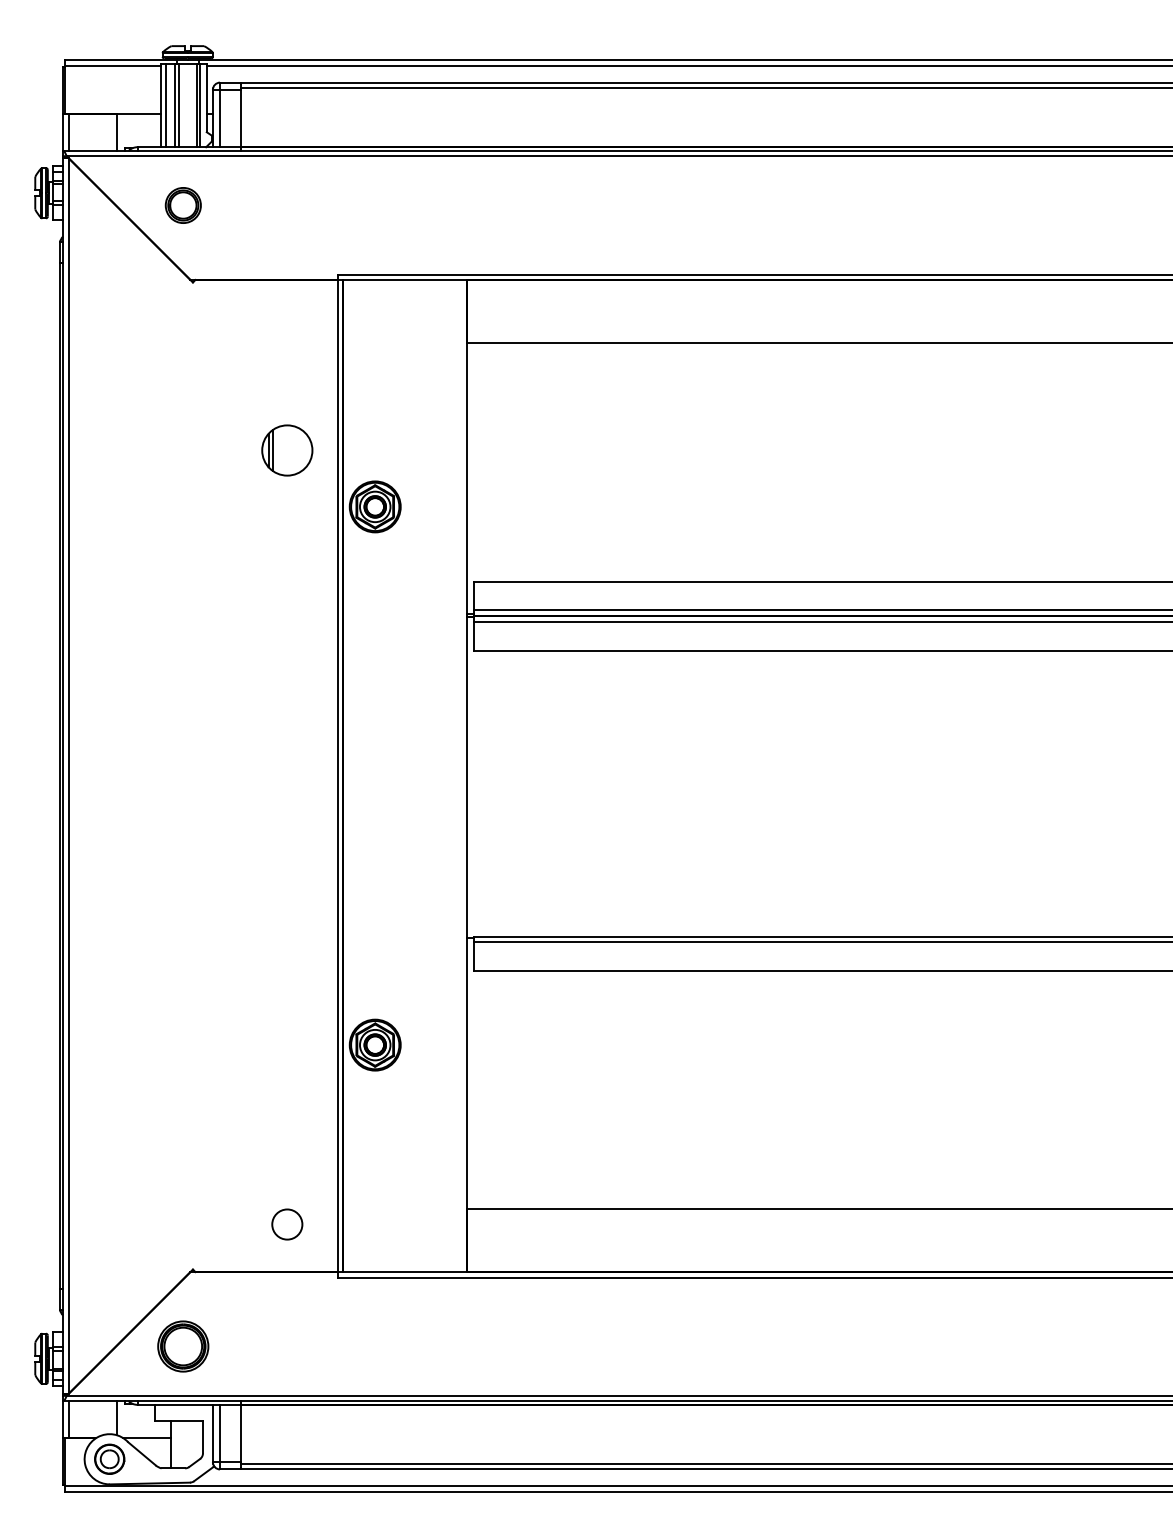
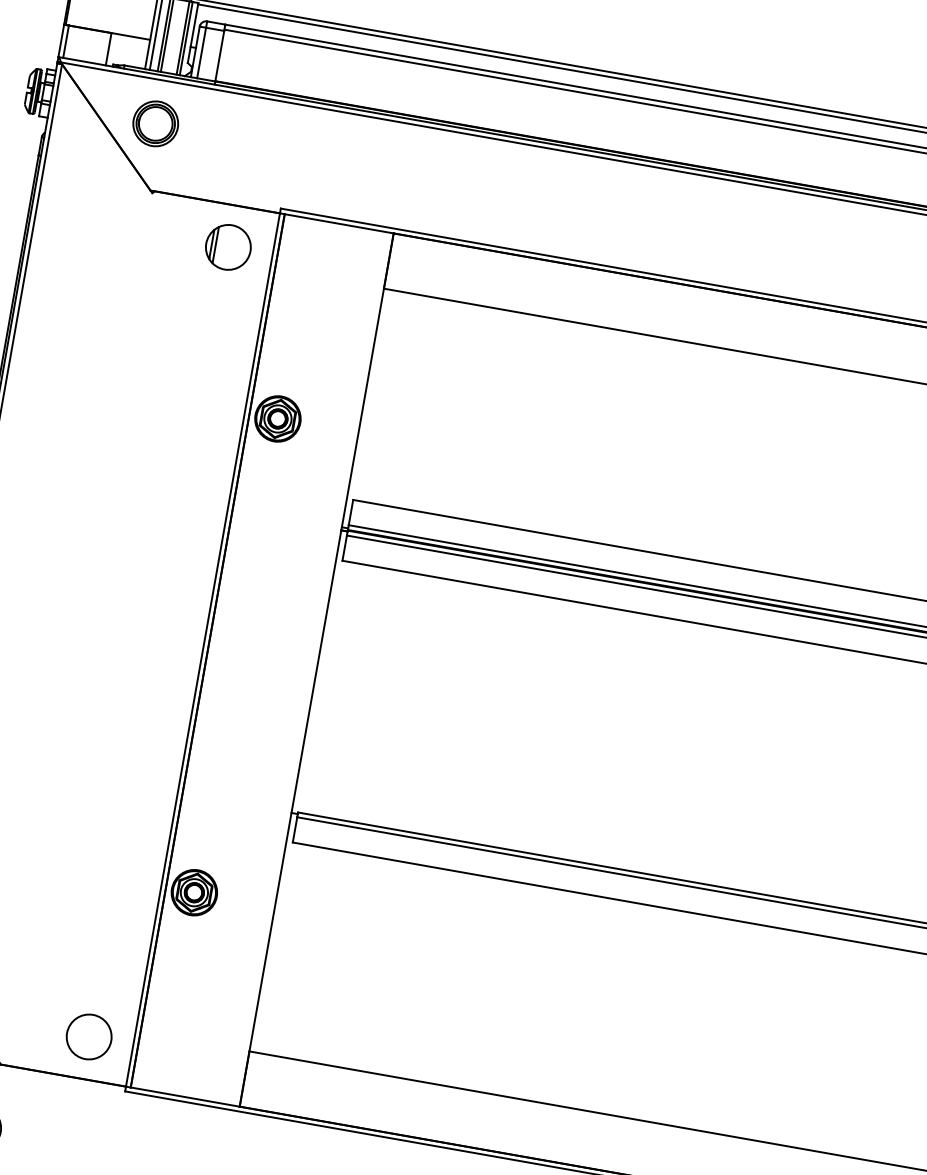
part: (183, 205) -> (155, 123), size x1.43
part: (287, 450) -> (228, 247), moved
circle: (287, 1224) -> (89, 1036), size x1.67

